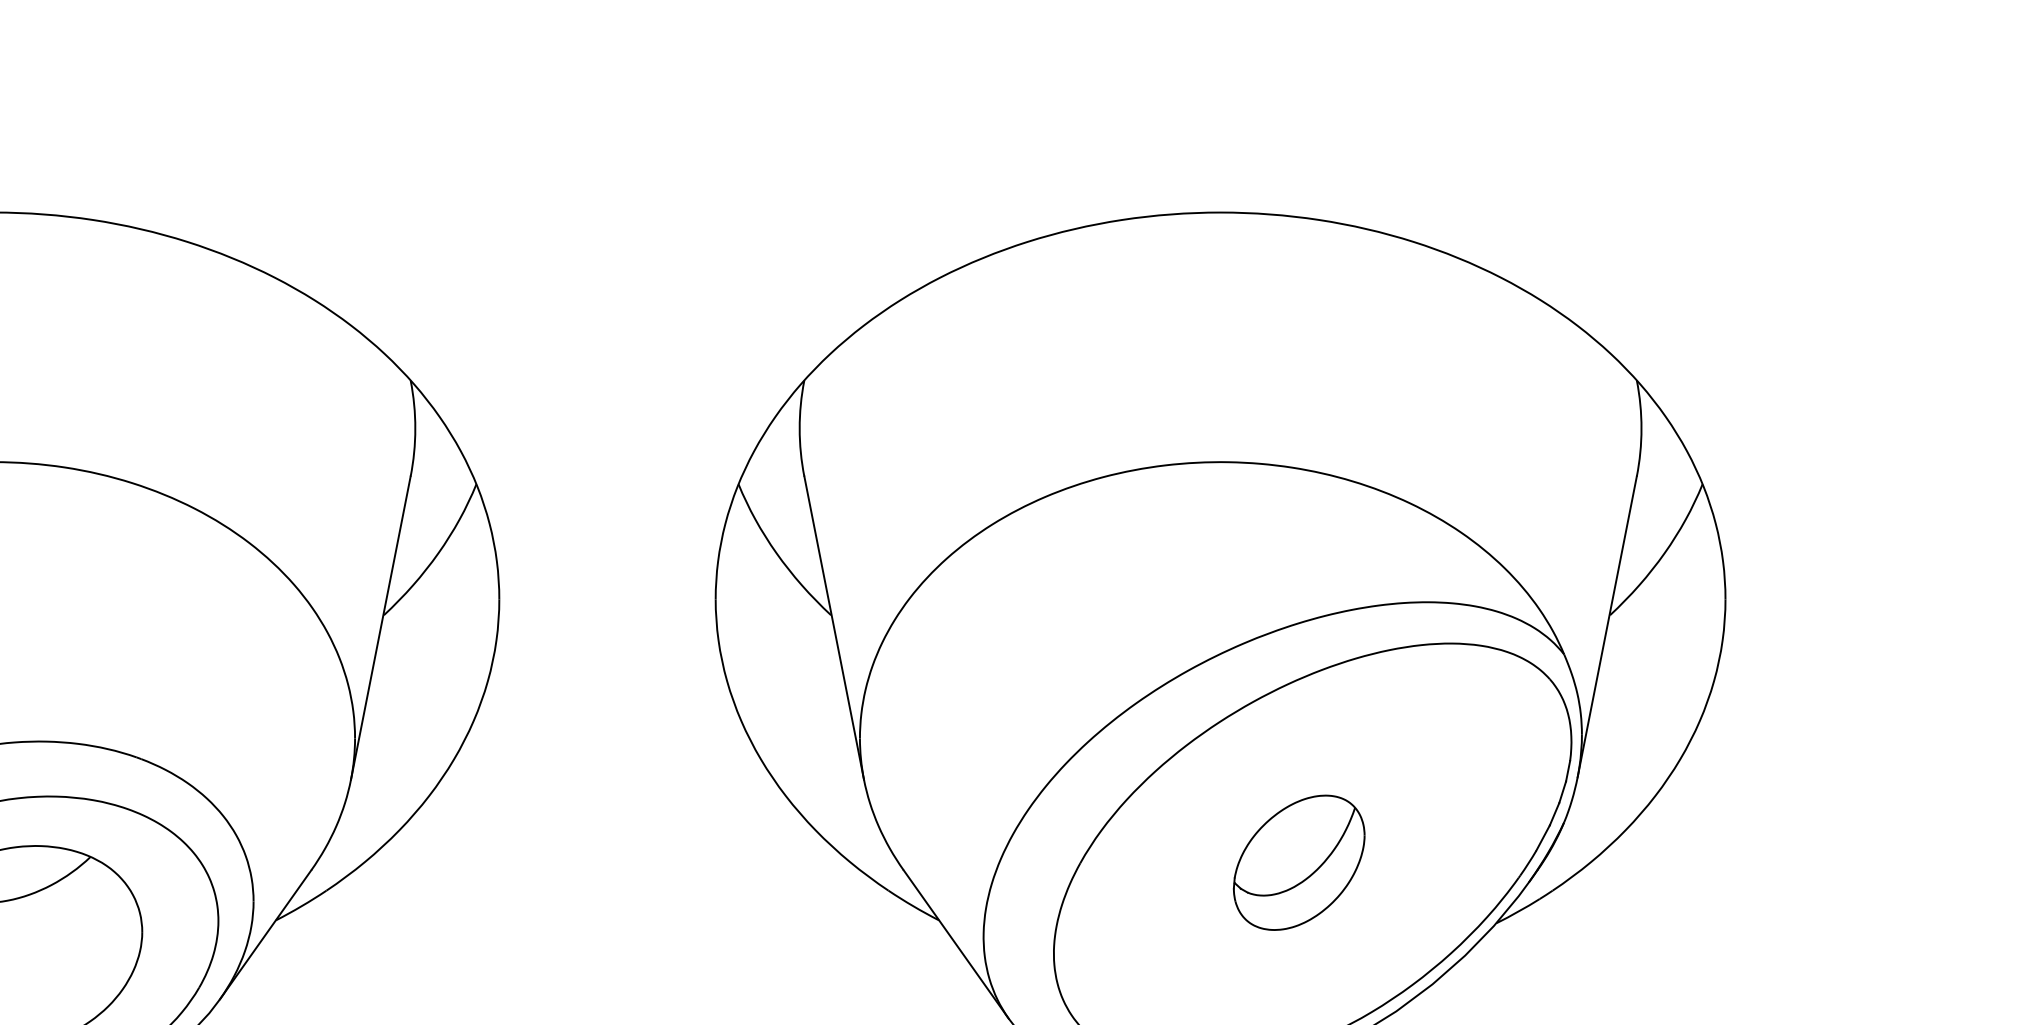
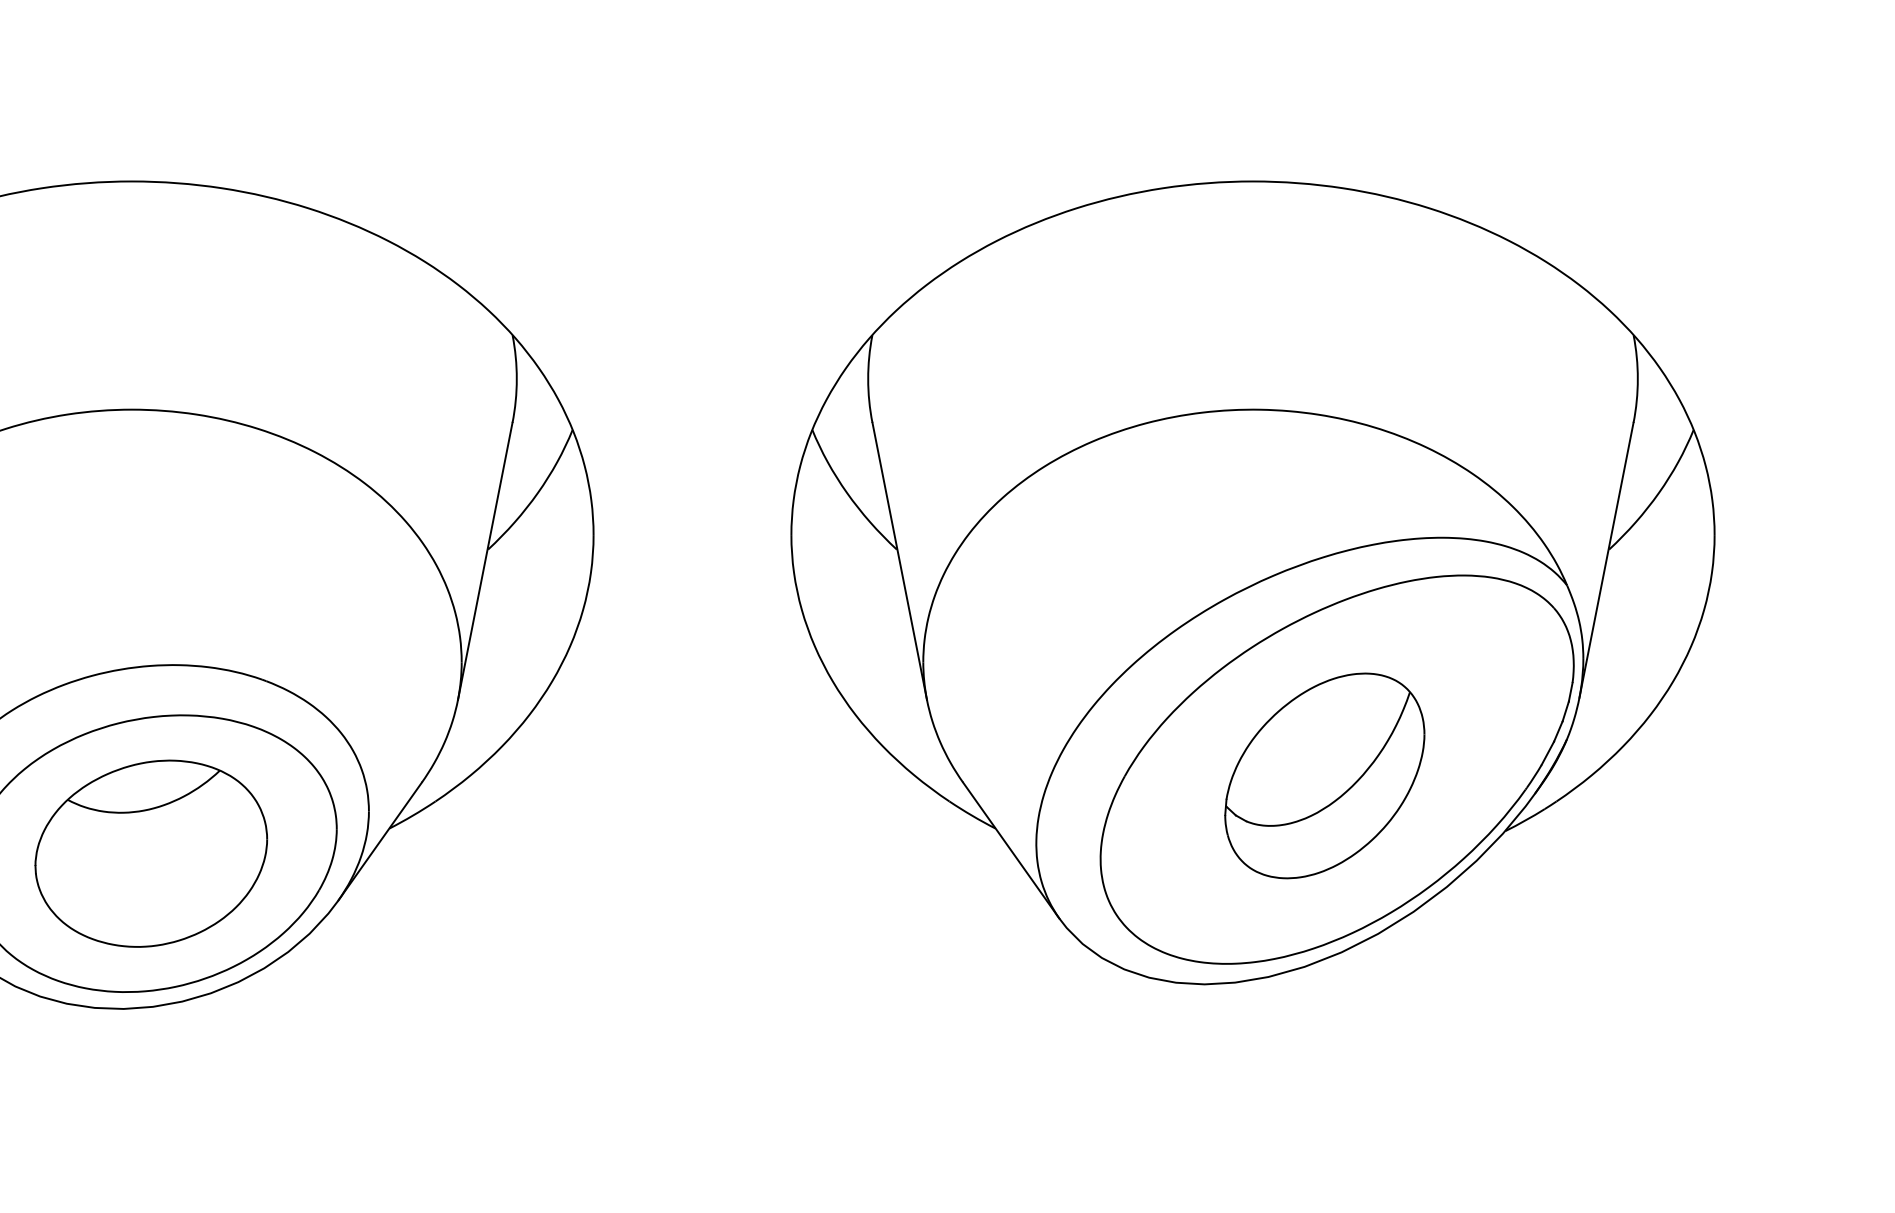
part: (1298, 862) -> (1324, 775), size x1.67

